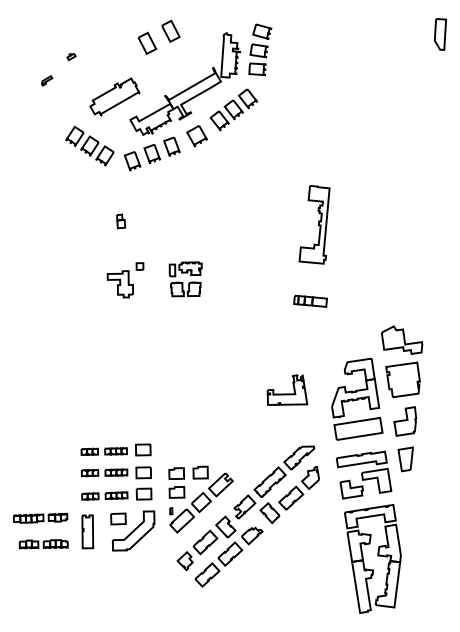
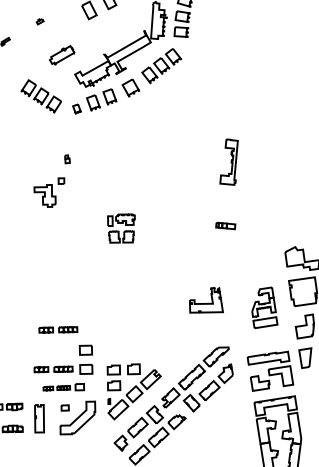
part: (71, 57) -> (40, 22), moved
part: (114, 96) -> (61, 54), size x0.6
part: (132, 161) -> (76, 109), size x0.6
part: (121, 221) -> (67, 159), size x0.7
part: (314, 224) -> (229, 161), size x0.7
part: (185, 279) -> (121, 228), moved
part: (125, 280) -> (49, 192), moved
part: (310, 300) -> (225, 225), size x0.7
part: (357, 398) -> (264, 307), size x0.6
part: (103, 451) -> (57, 329), moved
part: (116, 493) -> (63, 386), size x0.7
part: (118, 518) -> (65, 407), size x0.6

